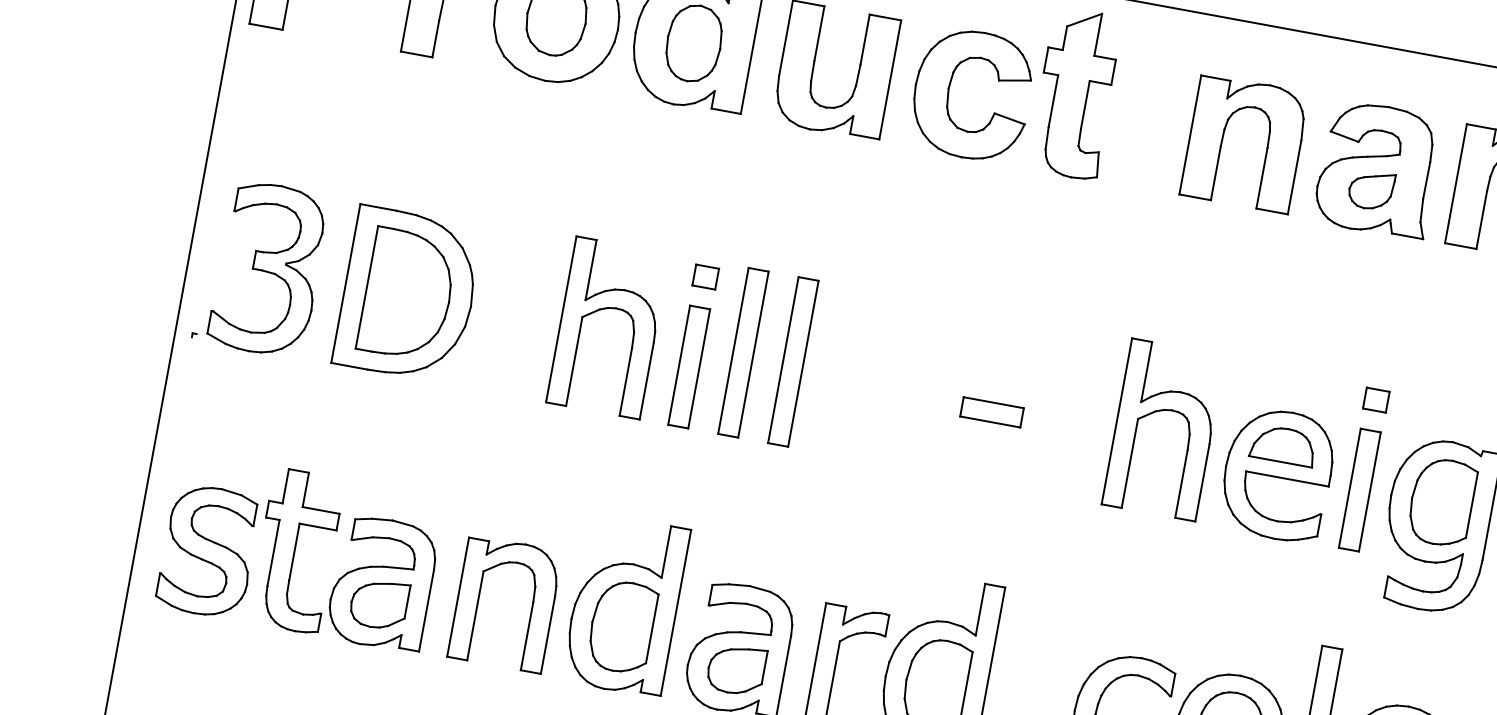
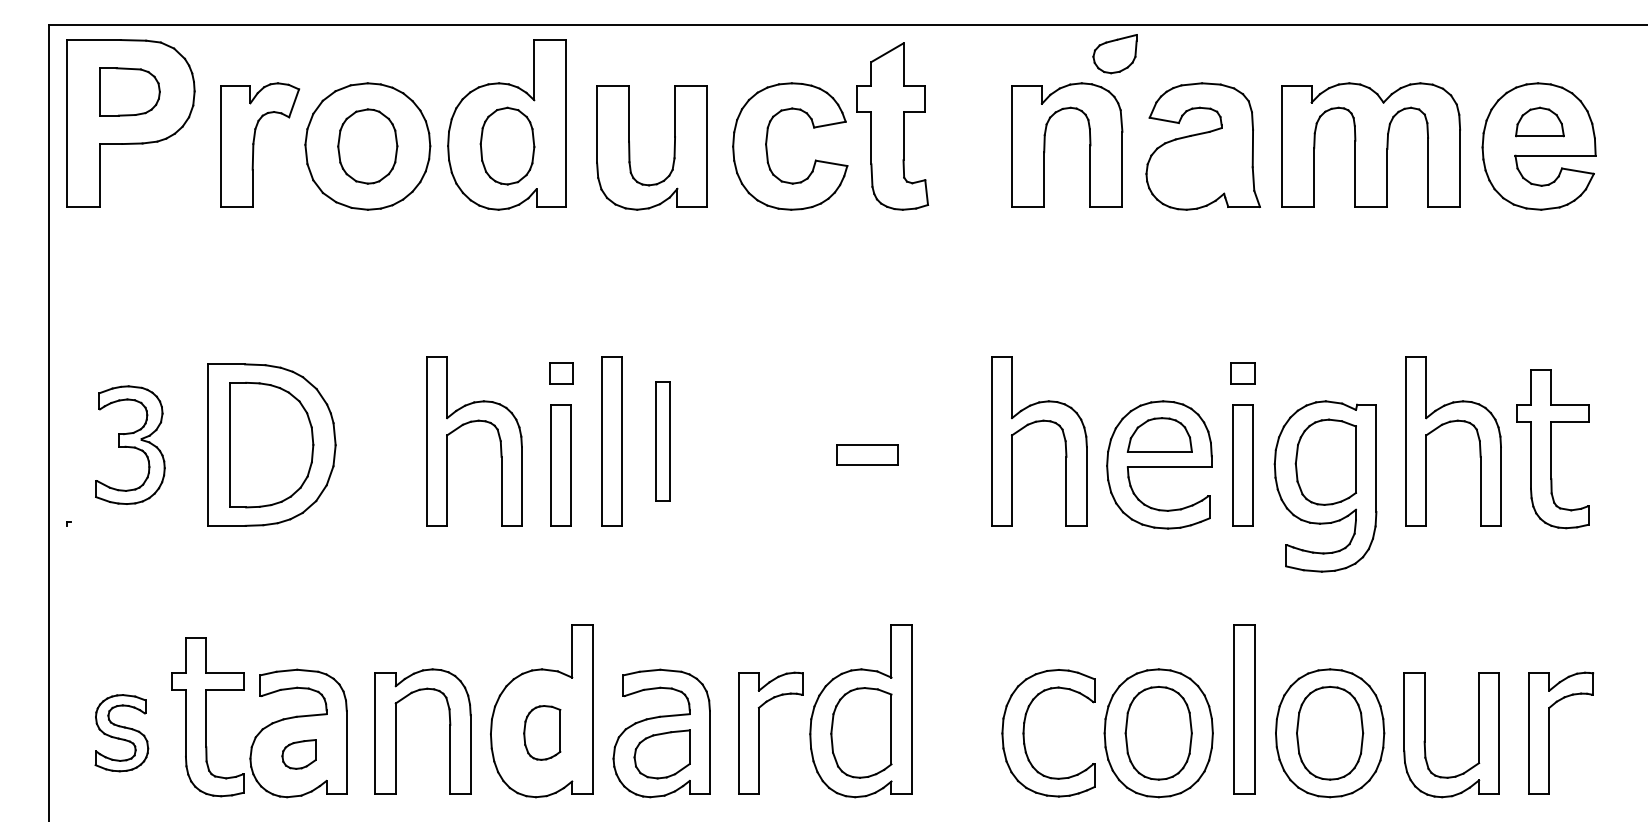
part: (1370, 190) -> (1114, 54), moved
part: (269, 269) -> (130, 445), size x0.7
part: (793, 361) -> (662, 441), size x0.7
part: (208, 550) -> (121, 732), size x0.6
part: (378, 604) -> (298, 754), size x0.6
part: (622, 626) -> (542, 732), size x0.6

